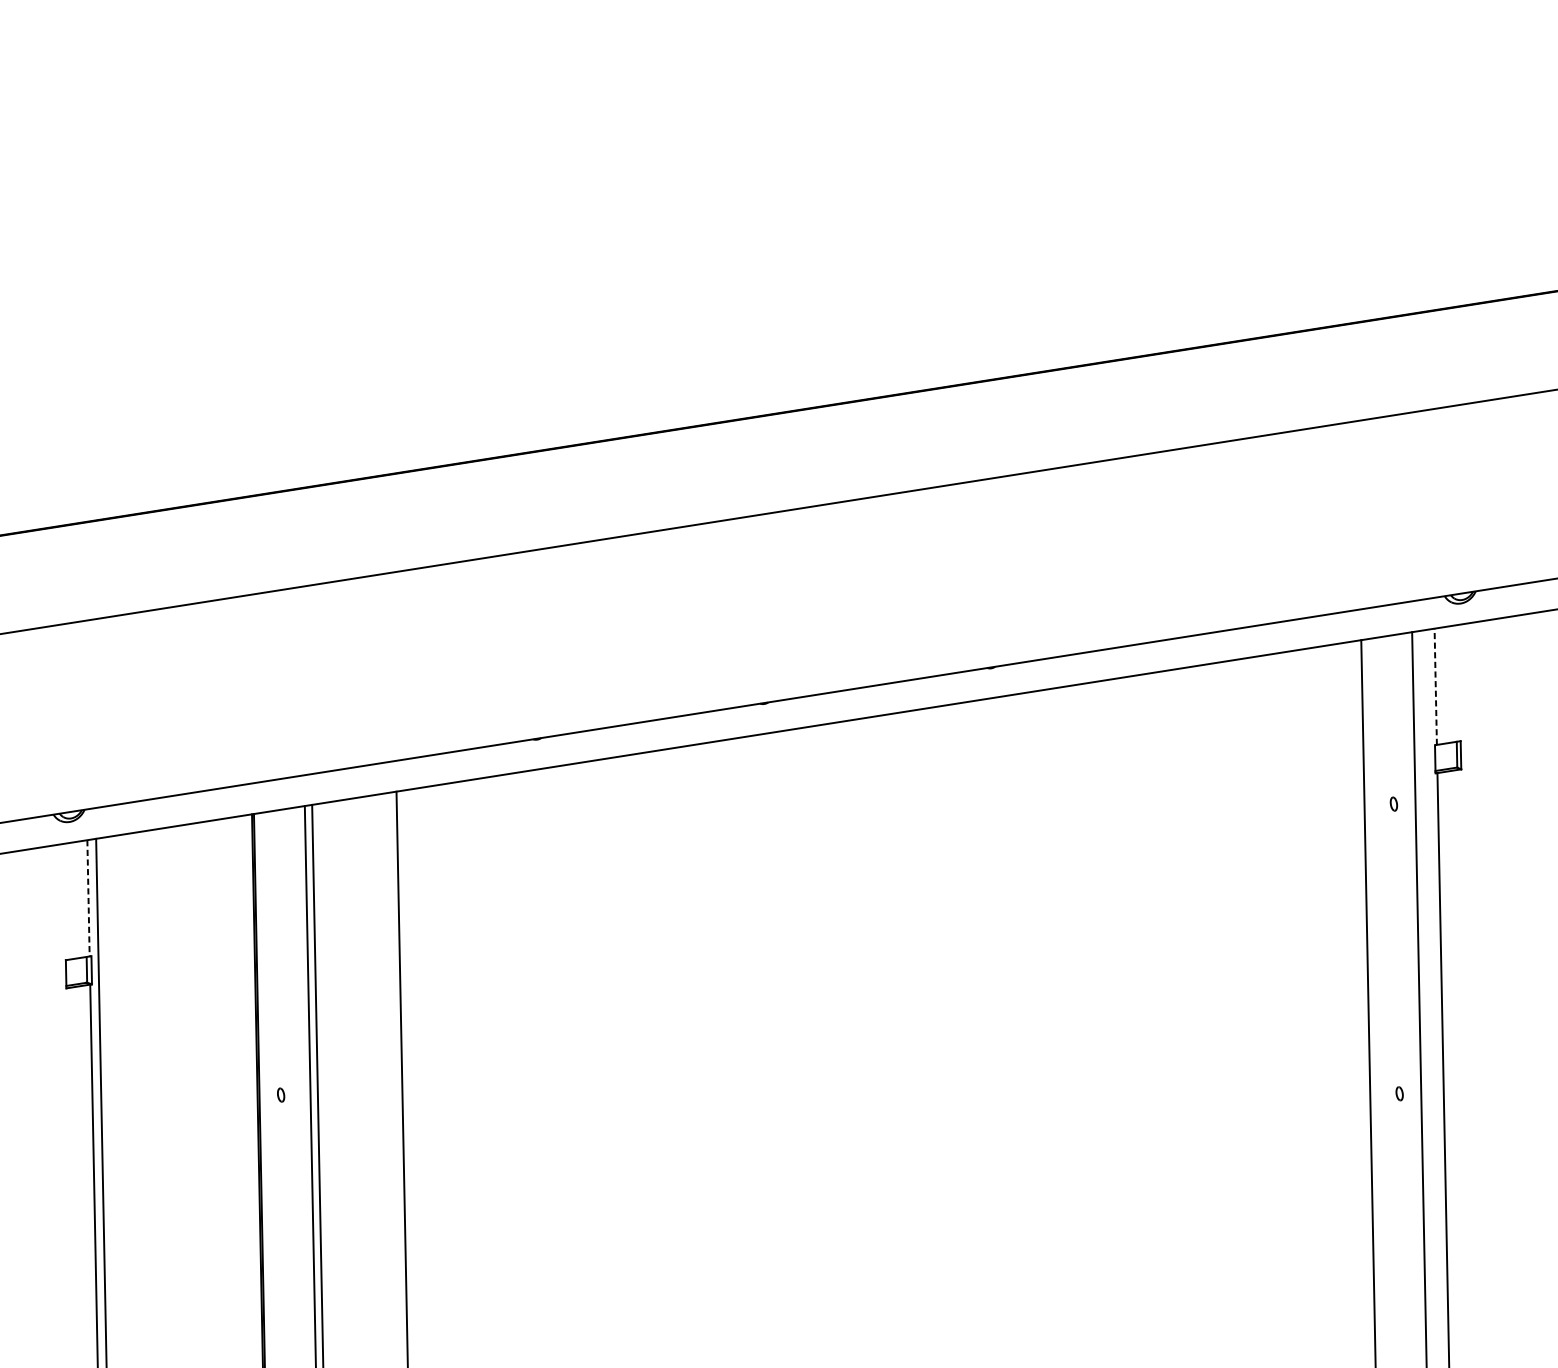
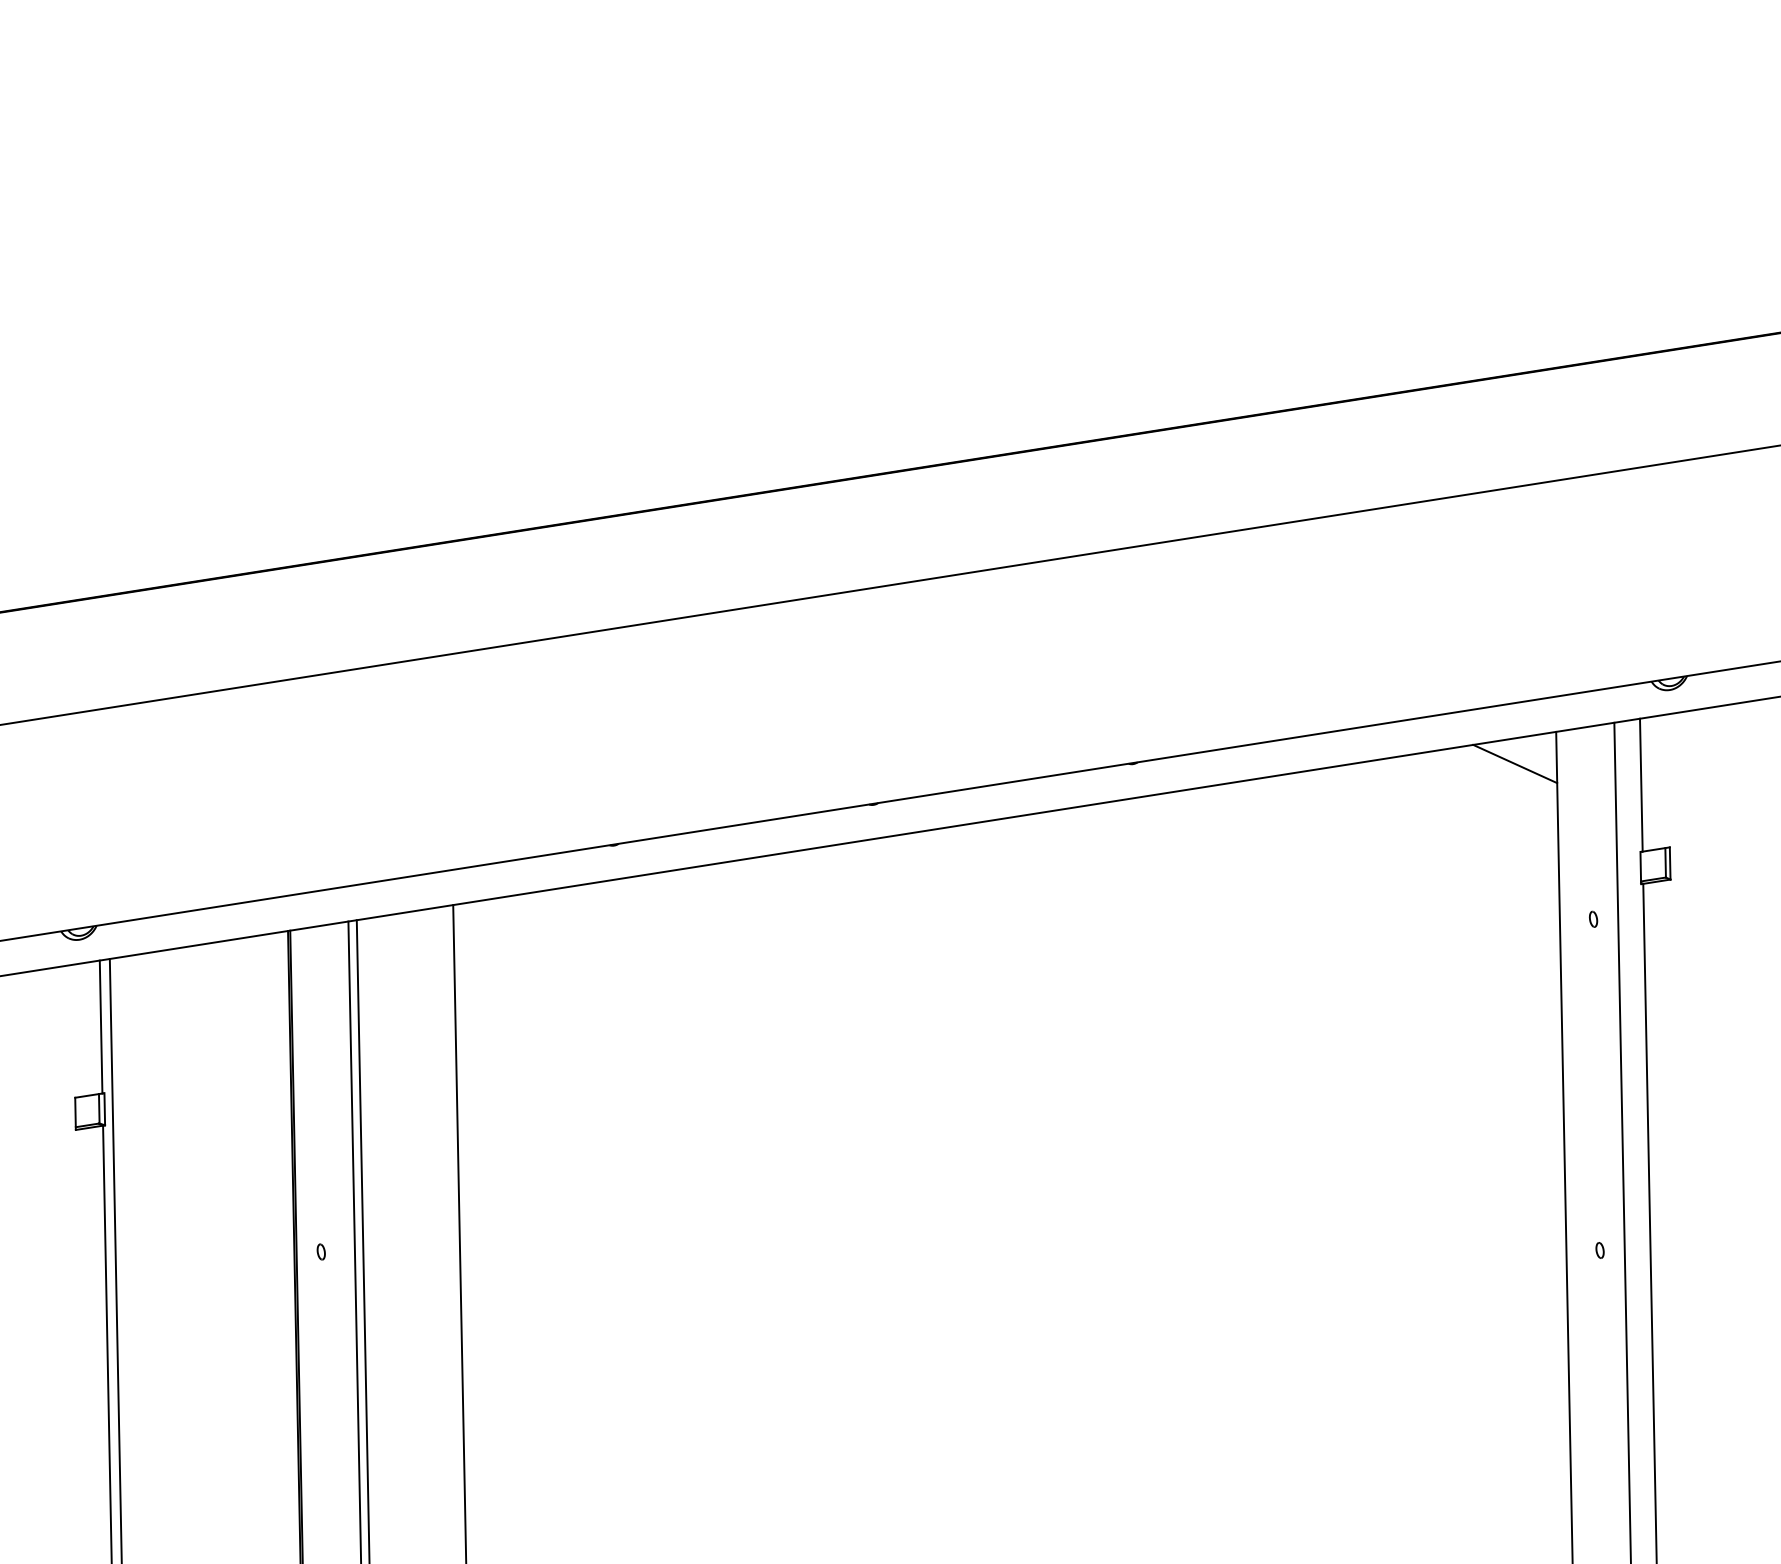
line: (1325, 667) -> (1515, 763), added
line: (1435, 686) -> (1641, 784), dashed -> solid
line: (88, 898) -> (101, 1027), dashed -> solid

